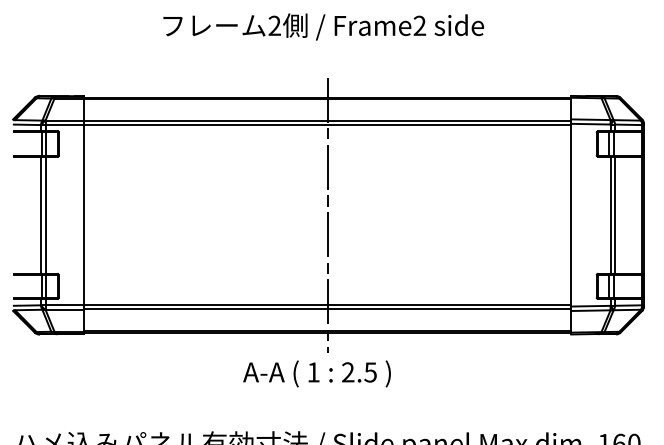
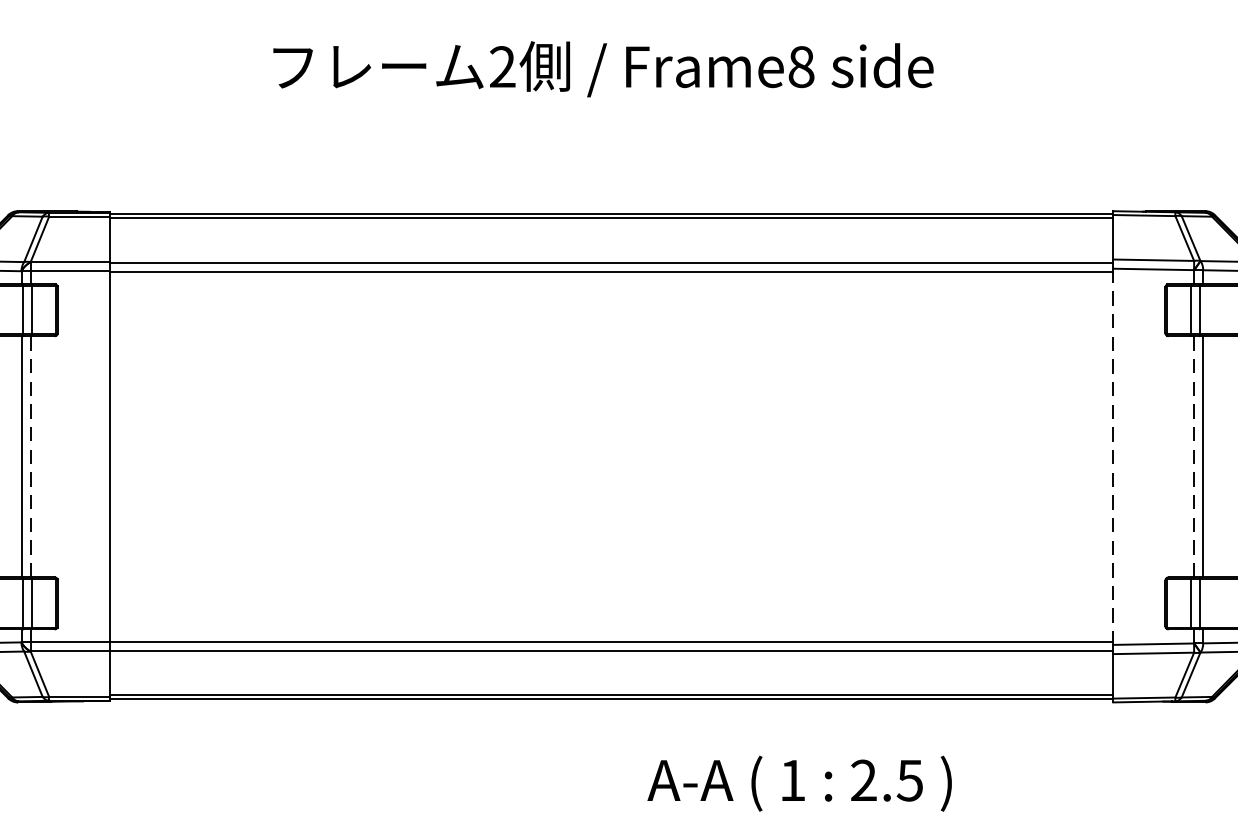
text: (419, 25) -> (800, 66), Frame2 -> Frame8
line: (327, 214) -> (611, 455), removed
line: (45, 215) -> (30, 457), solid -> dashed
line: (571, 215) -> (1113, 457), solid -> dashed
line: (610, 215) -> (1193, 457), solid -> dashed
text: (316, 373) -> (798, 782), moved

